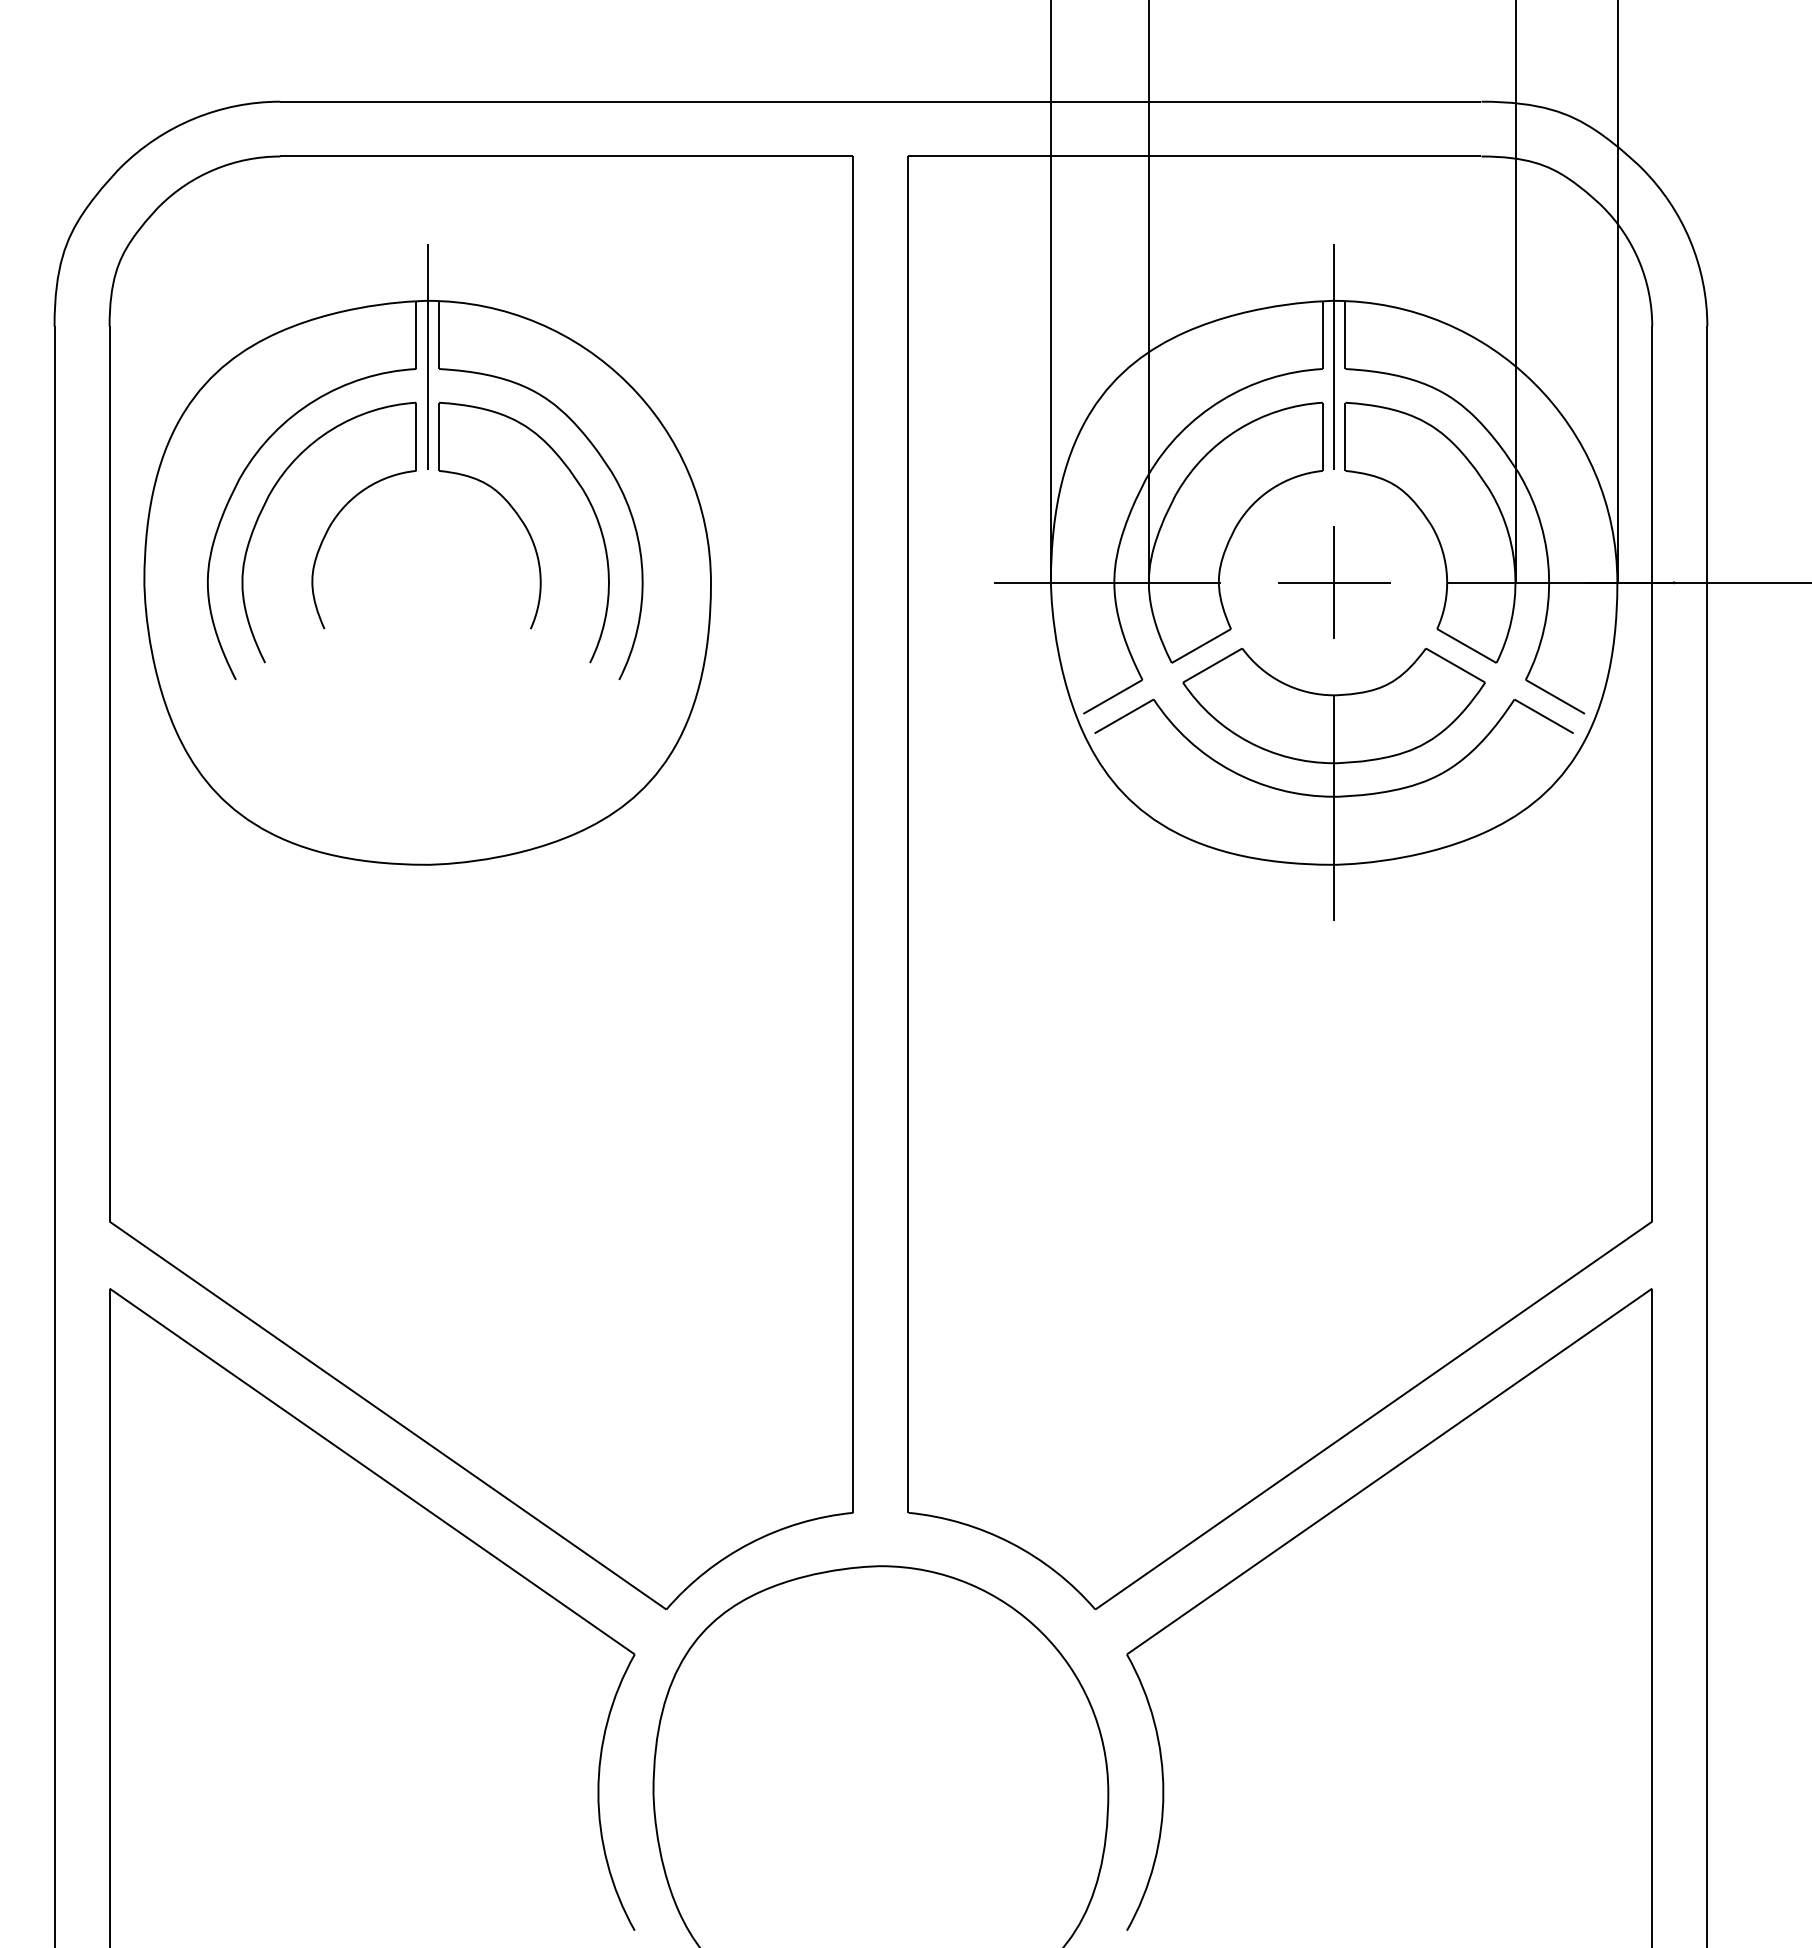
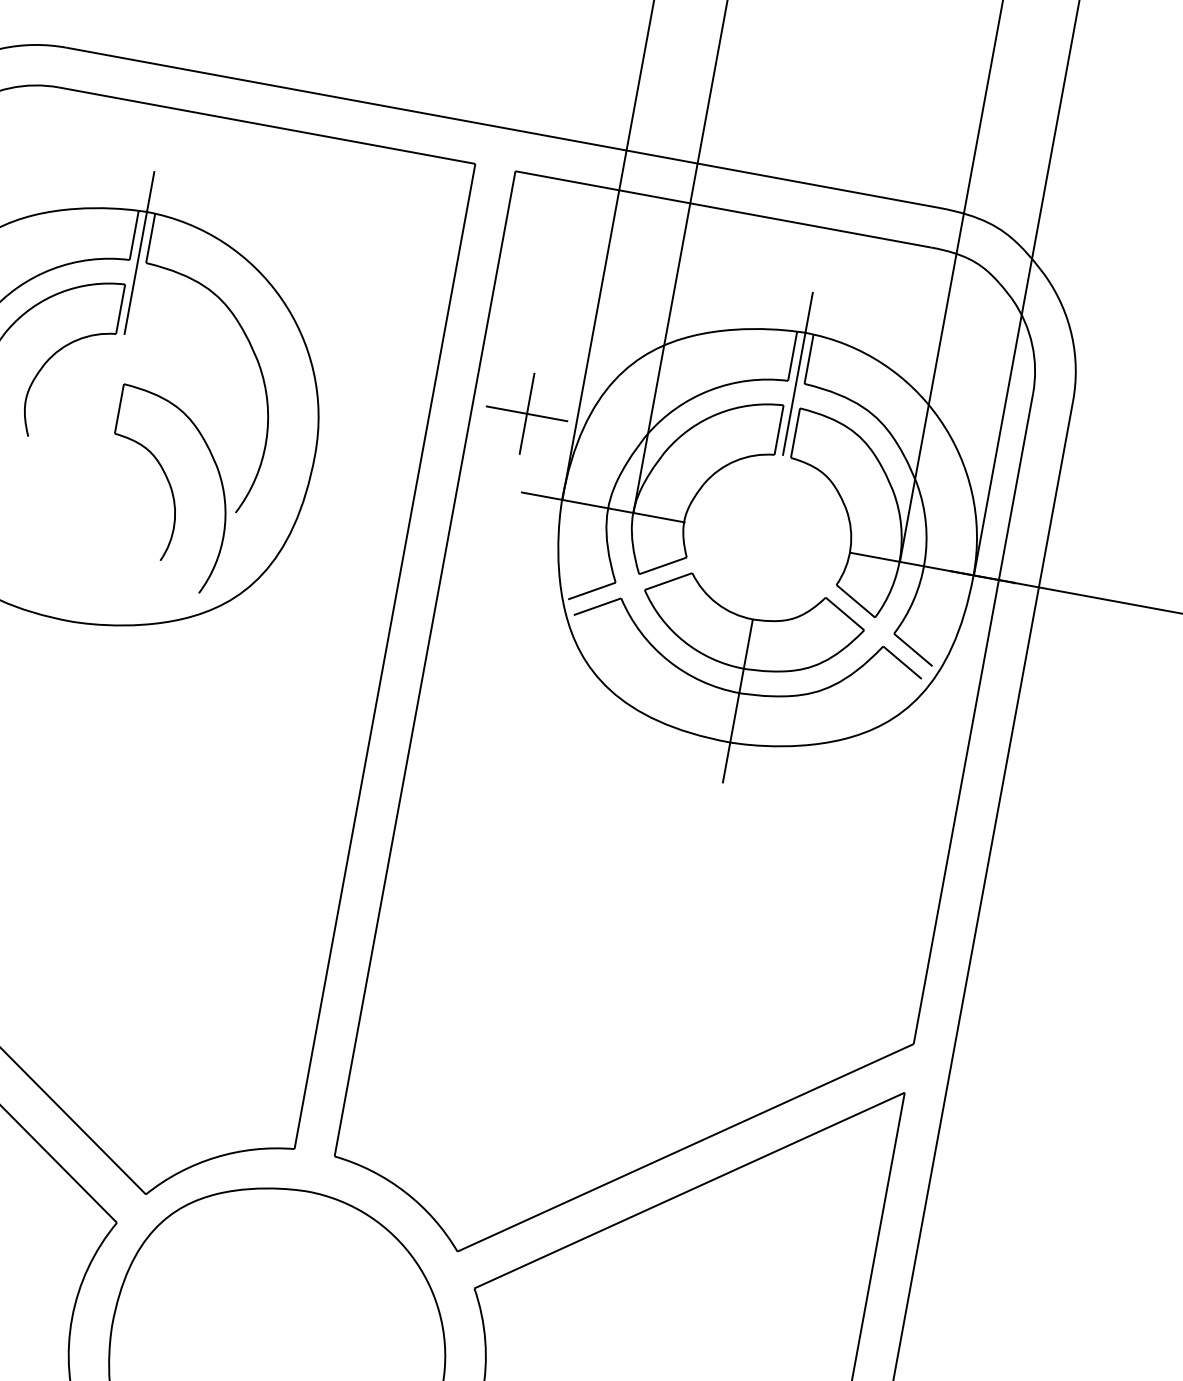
part: (523, 532) -> (167, 489), moved
part: (1334, 582) -> (527, 413), moved

